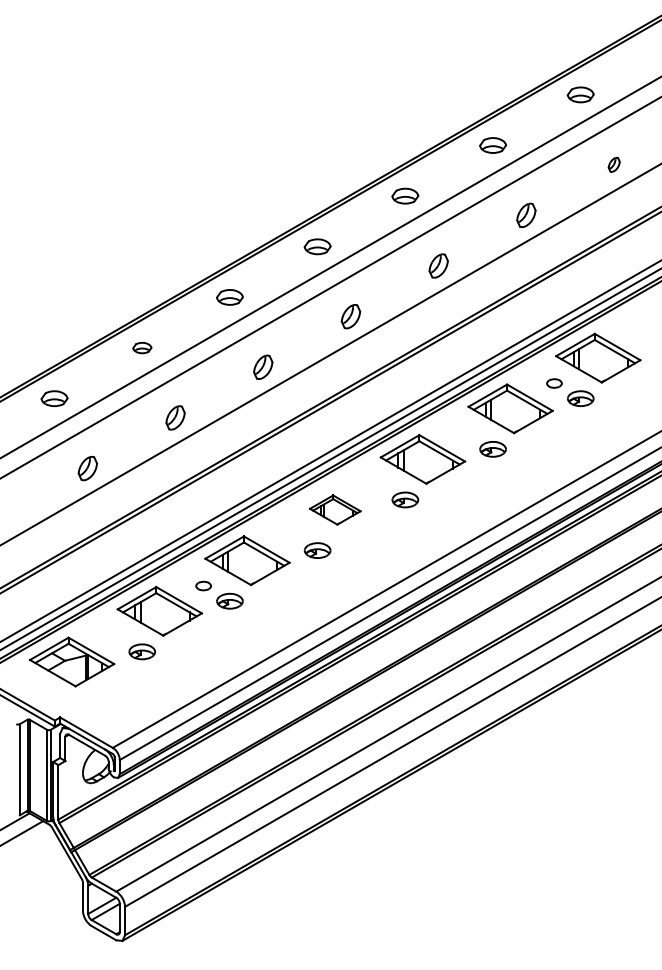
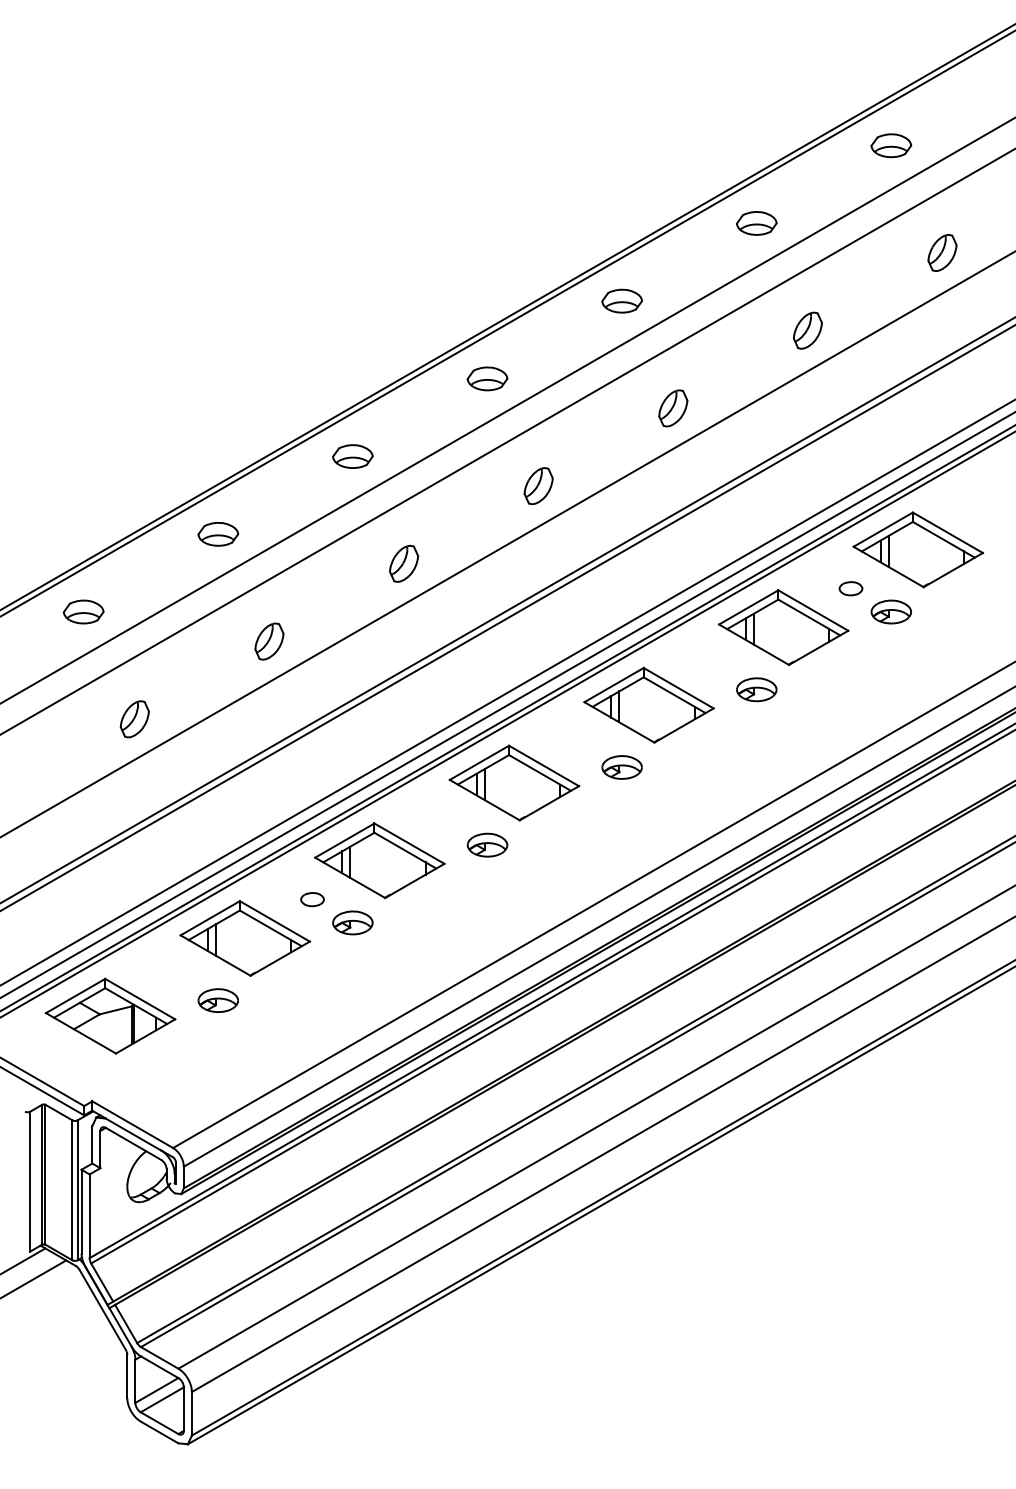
part: (614, 164) -> (943, 252), size x1.67
part: (142, 347) -> (218, 533), size x1.43
part: (335, 509) -> (514, 782), size x1.67

